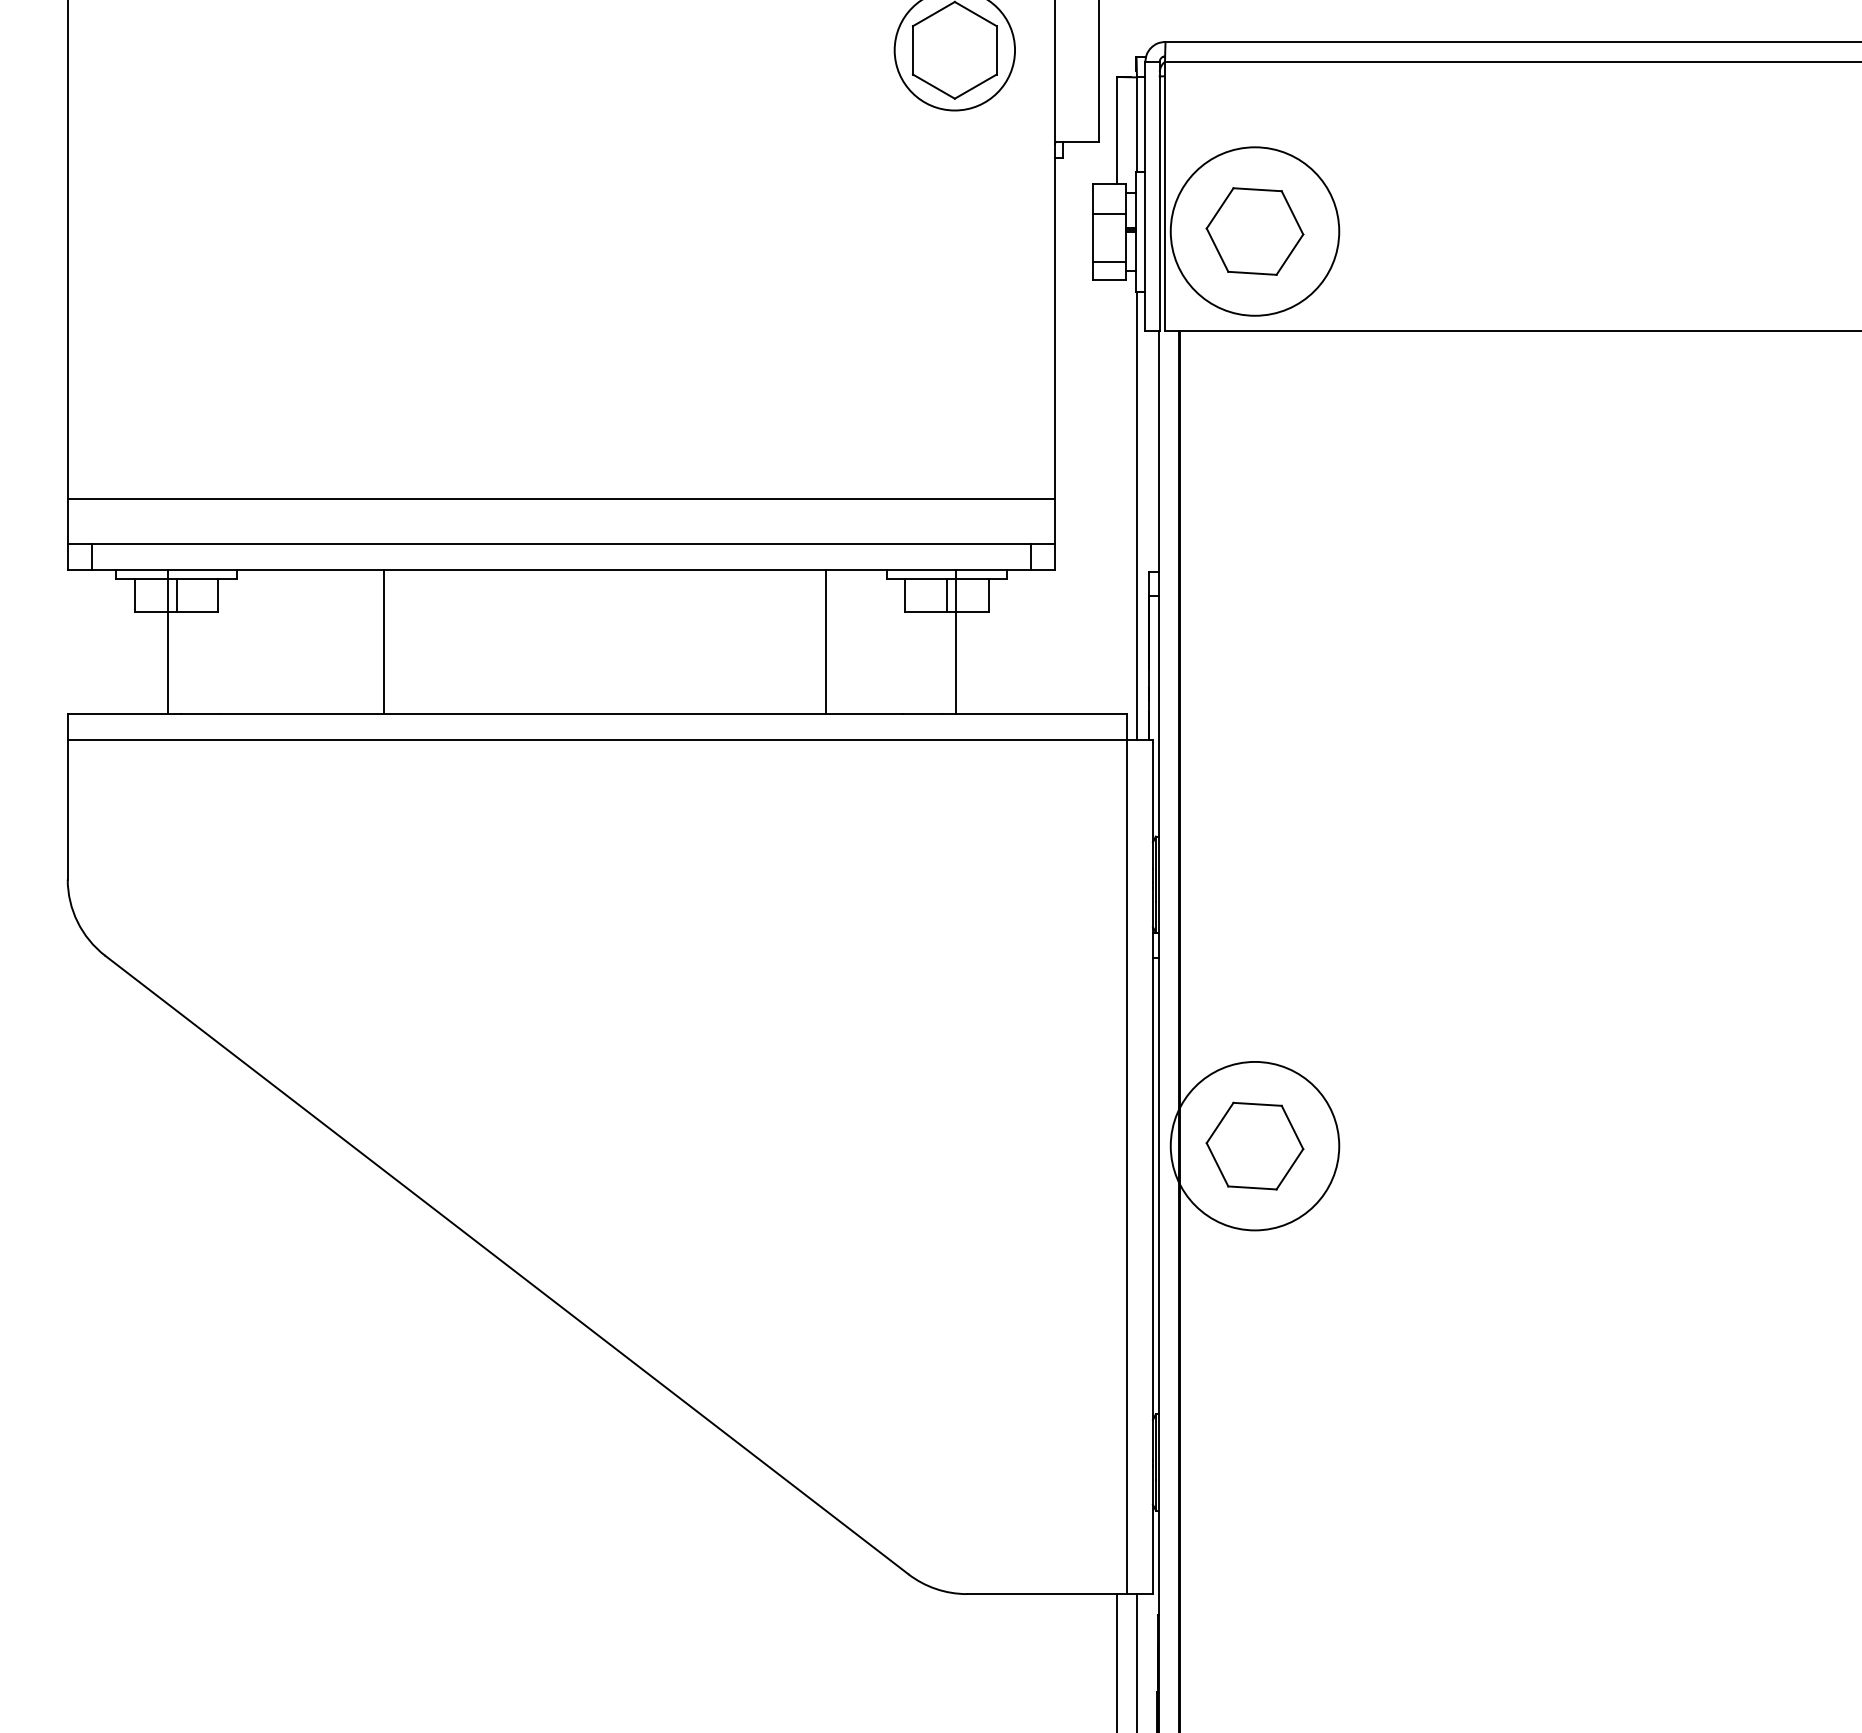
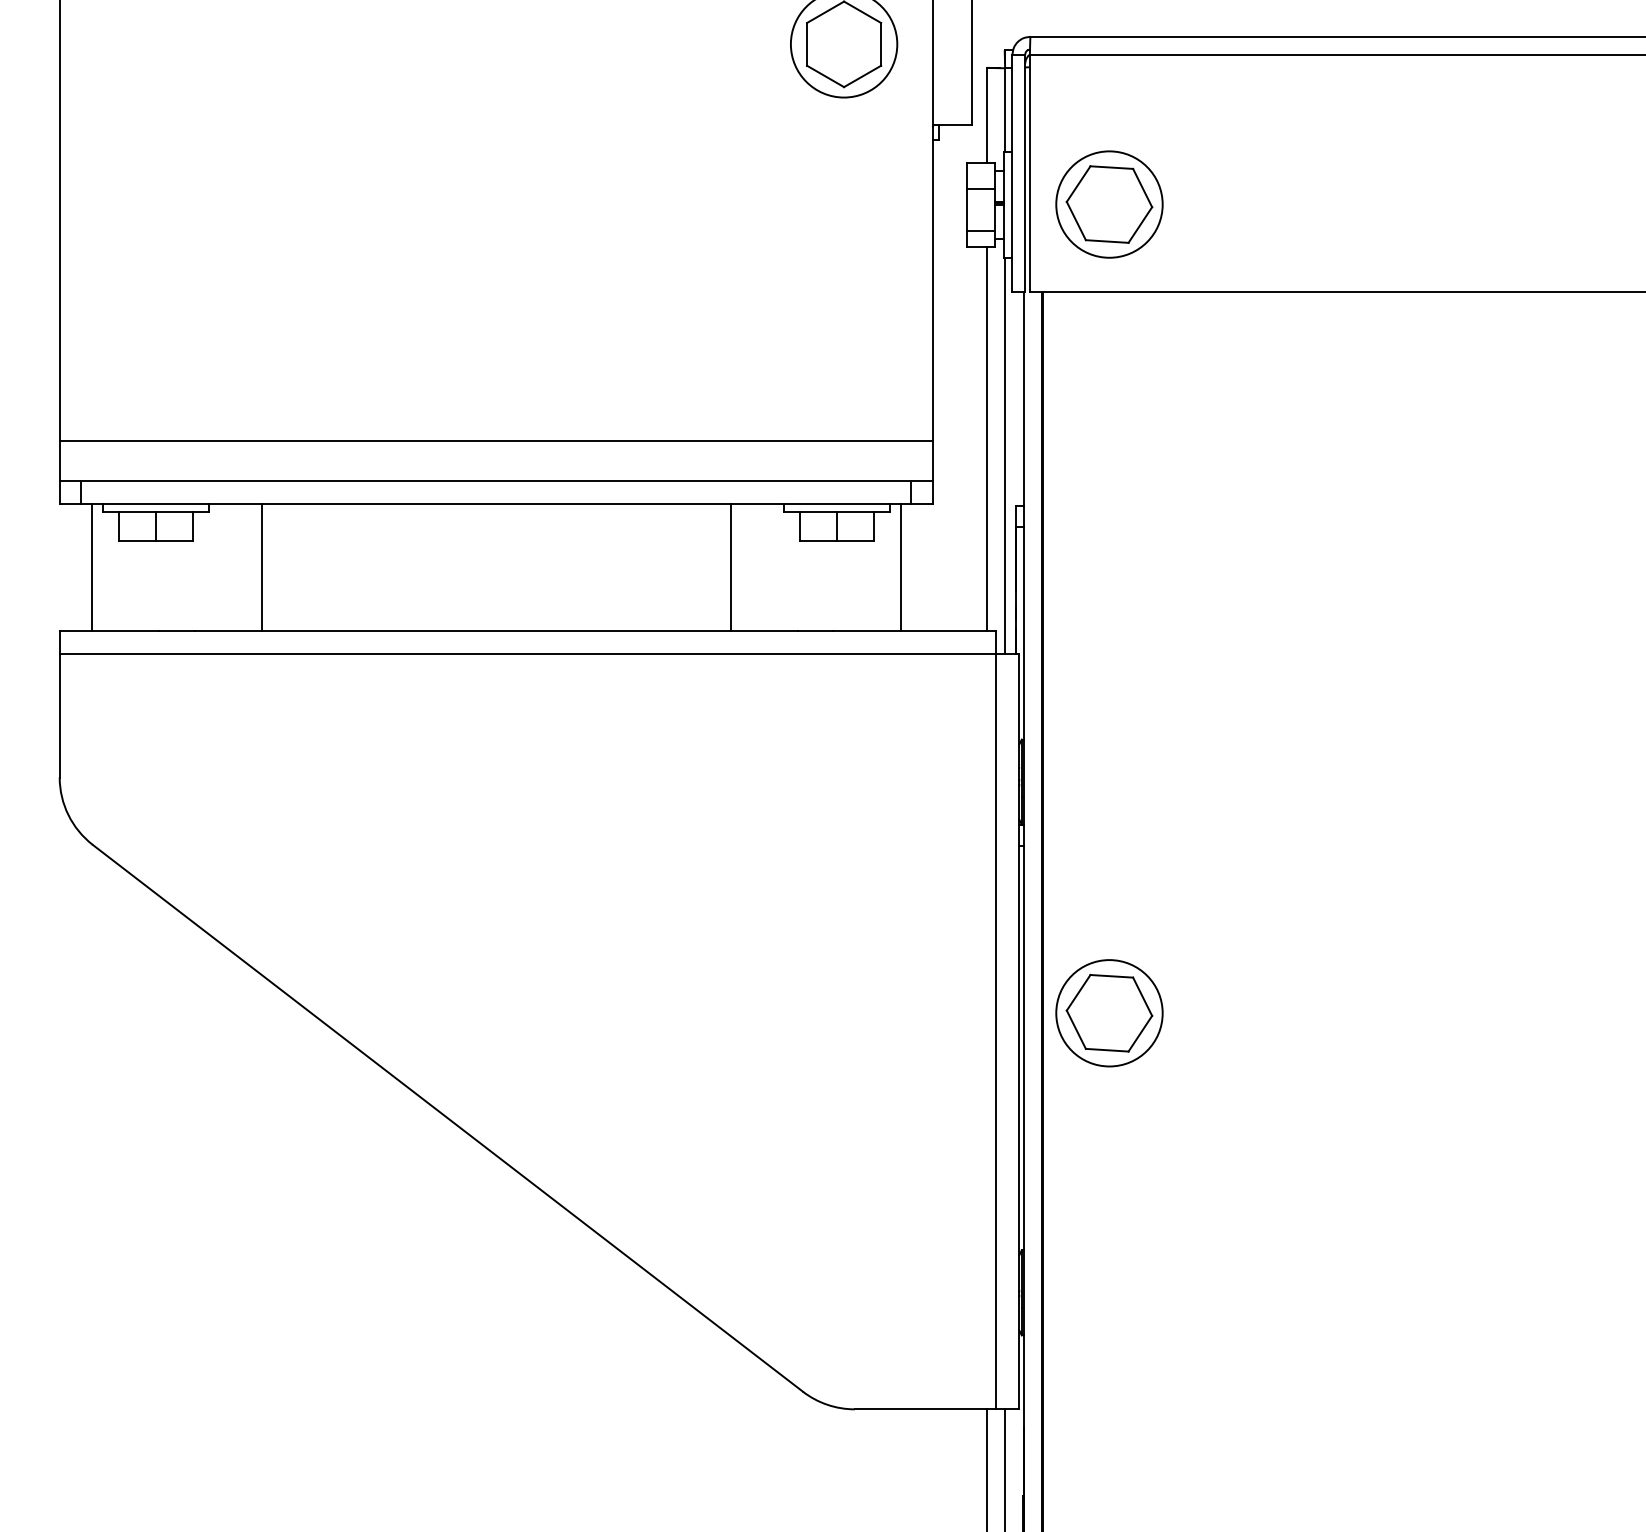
circle: (1254, 231) -> (1109, 204), size x0.71
line: (1116, 497) -> (987, 439), added
line: (168, 641) -> (92, 567), moved
line: (383, 641) -> (261, 567), moved
line: (955, 641) -> (900, 567), moved
circle: (1254, 1146) -> (1109, 1013), size x0.71

